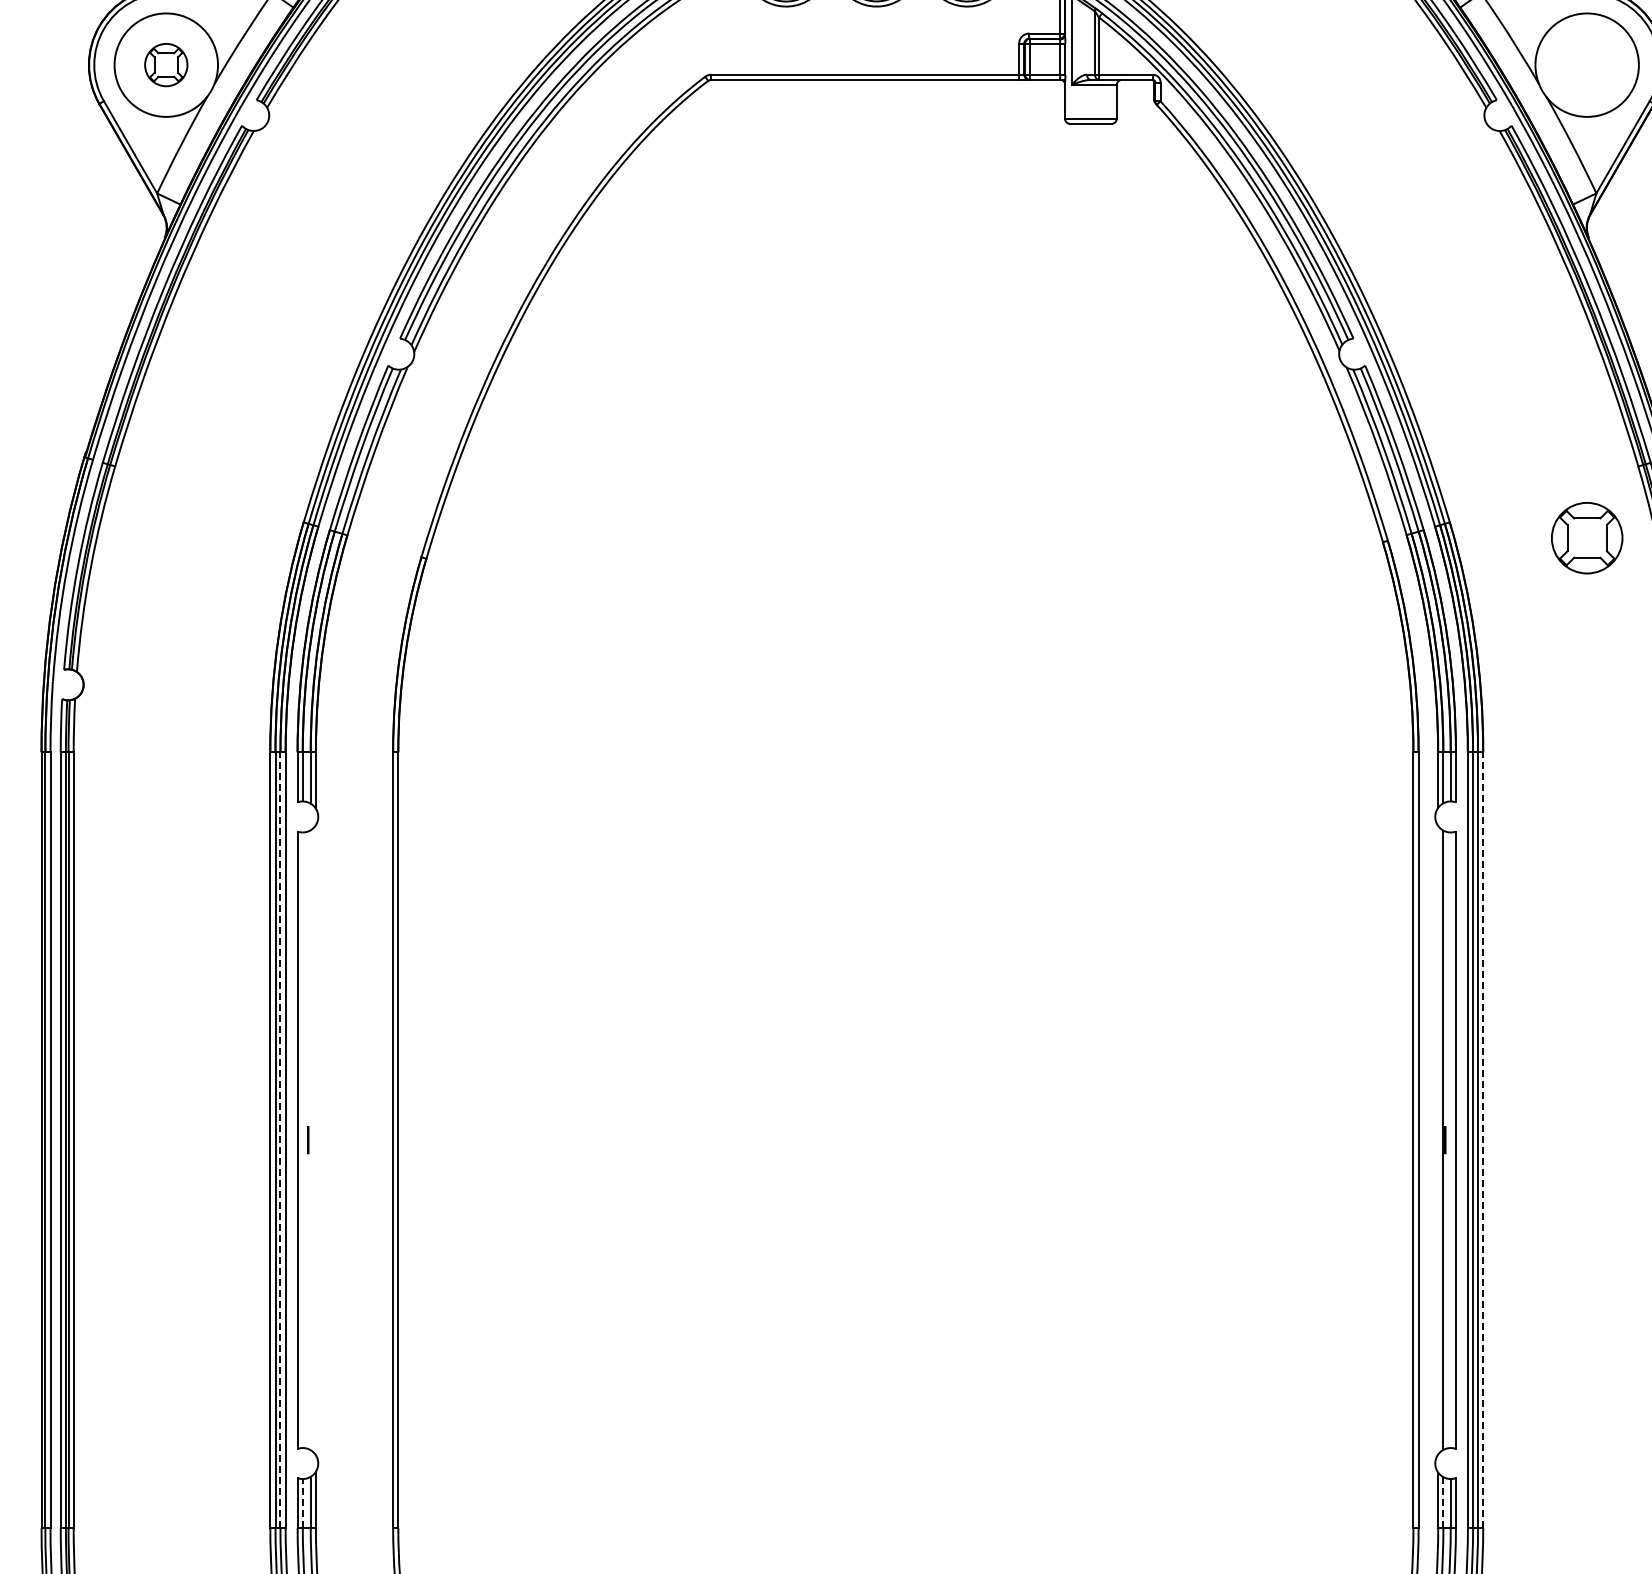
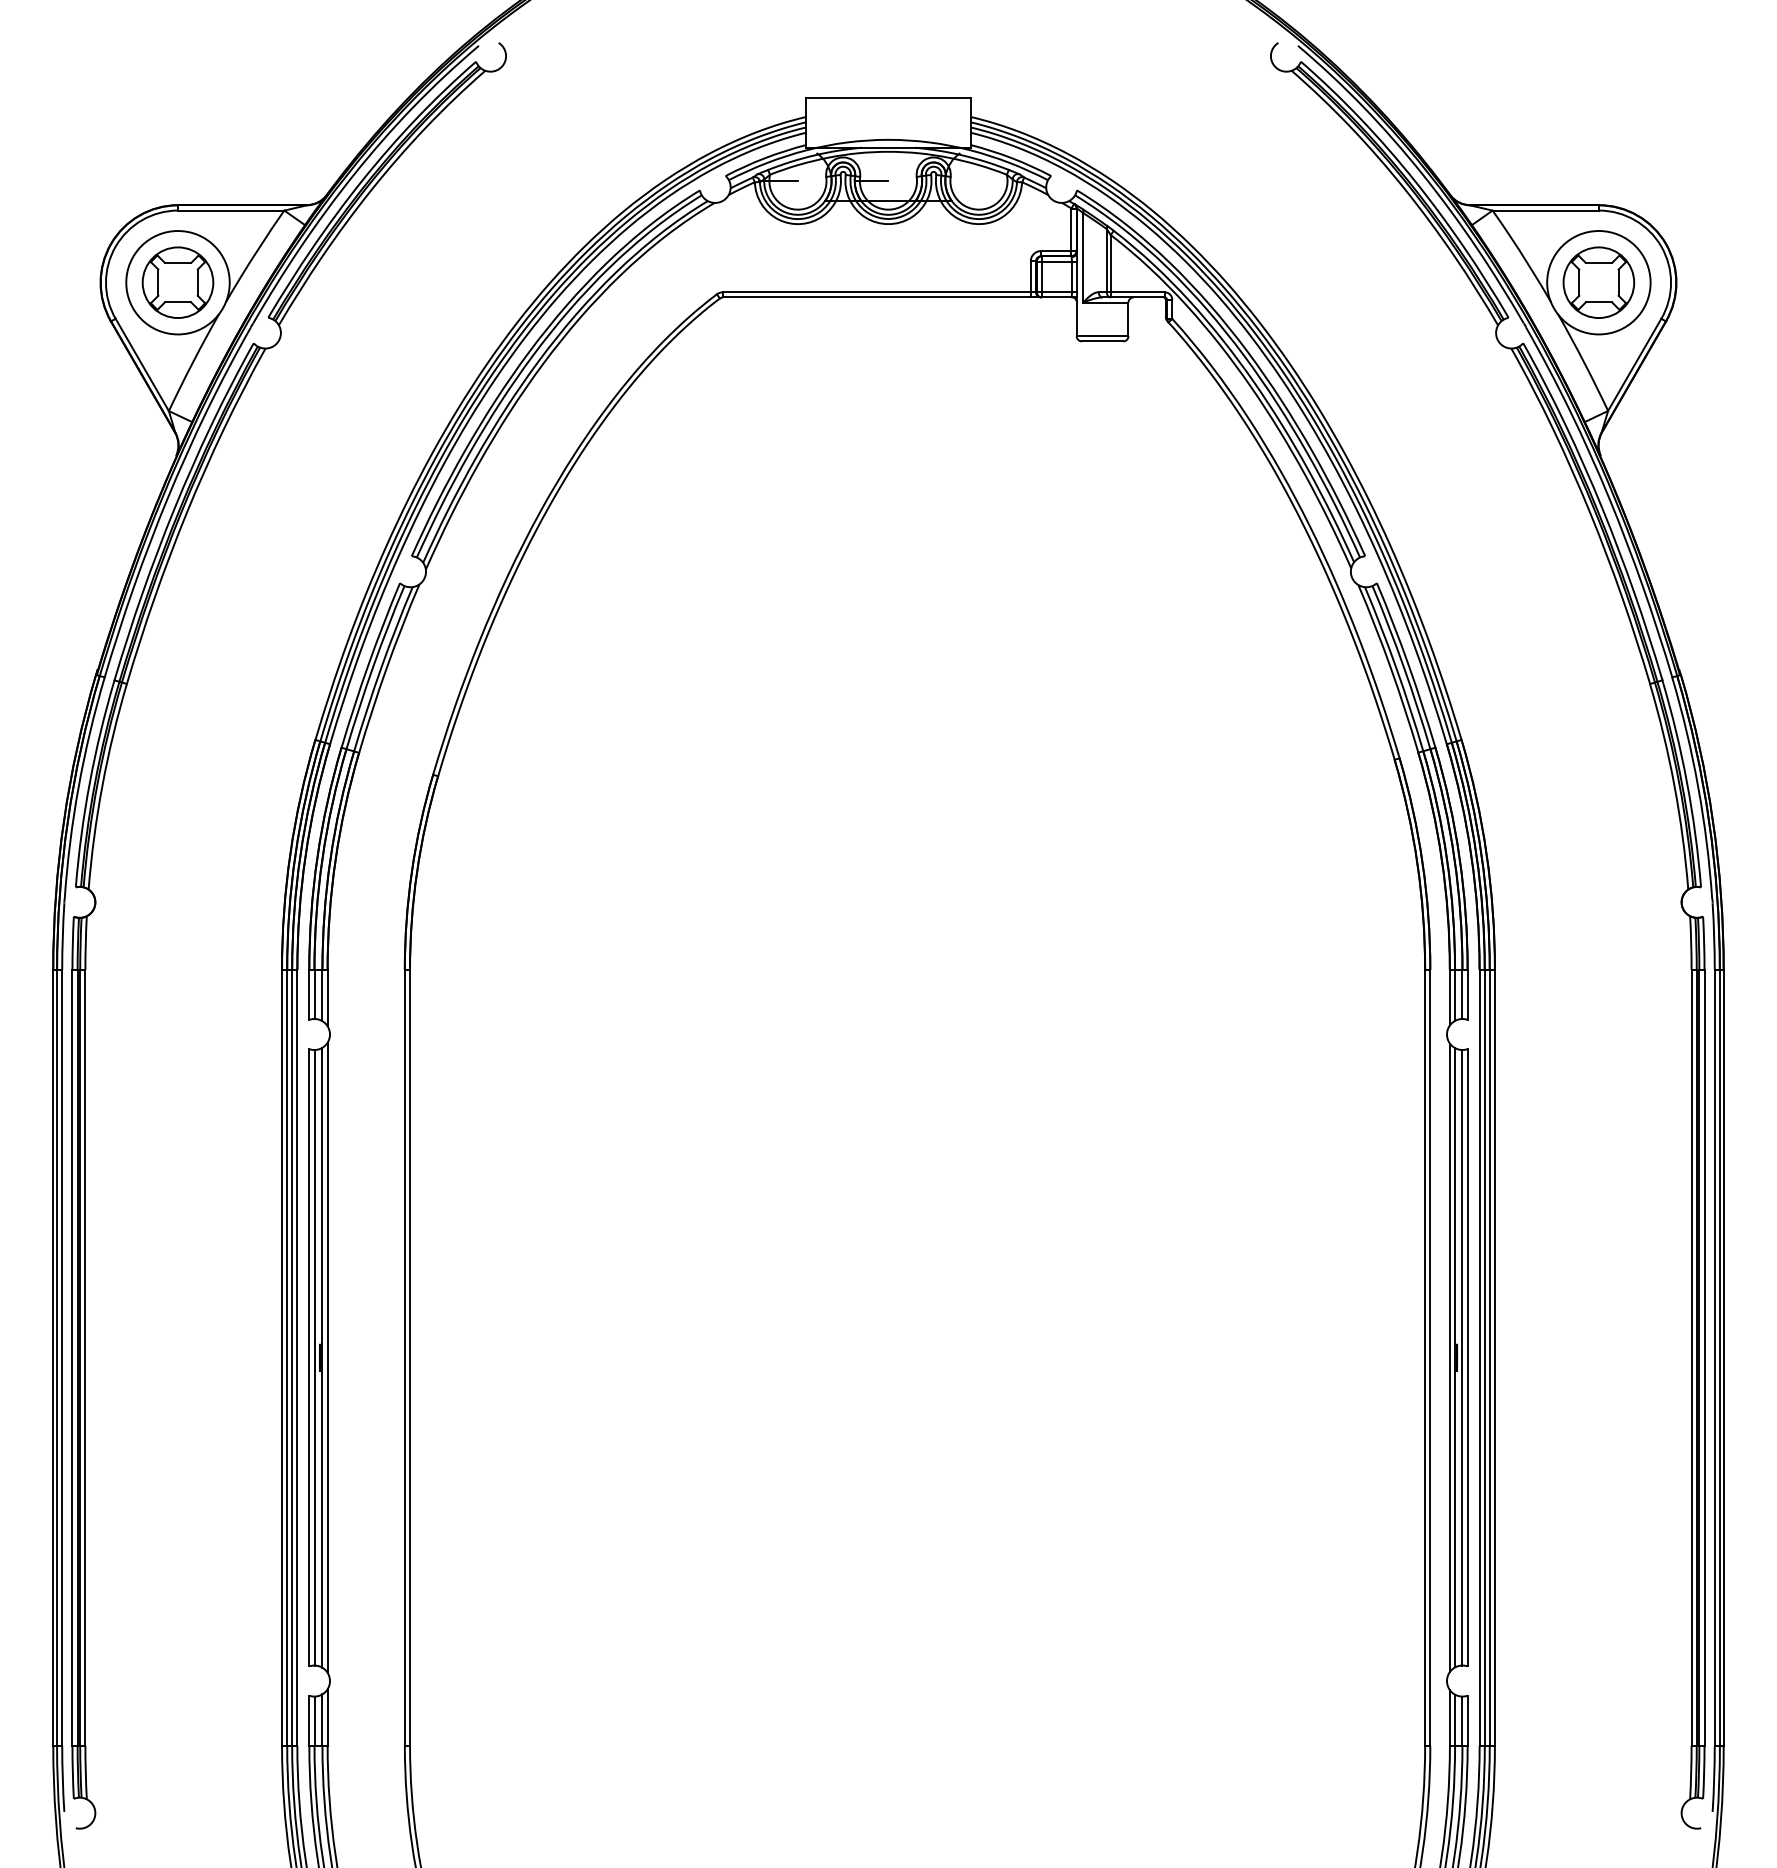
part: (165, 64) -> (177, 282), size x1.67
part: (1586, 537) -> (1598, 282), moved
line: (280, 1139) -> (292, 1357), dashed -> solid
line: (302, 1139) -> (314, 1357), added
line: (310, 1139) -> (322, 1357), added
line: (315, 1139) -> (327, 1357), added
line: (1437, 1139) -> (1449, 1357), added
line: (1450, 1139) -> (1462, 1357), added
line: (1482, 1139) -> (1494, 1357), dashed -> solid
line: (1443, 1502) -> (1455, 1720), dashed -> solid
line: (302, 1503) -> (314, 1721), dashed -> solid

